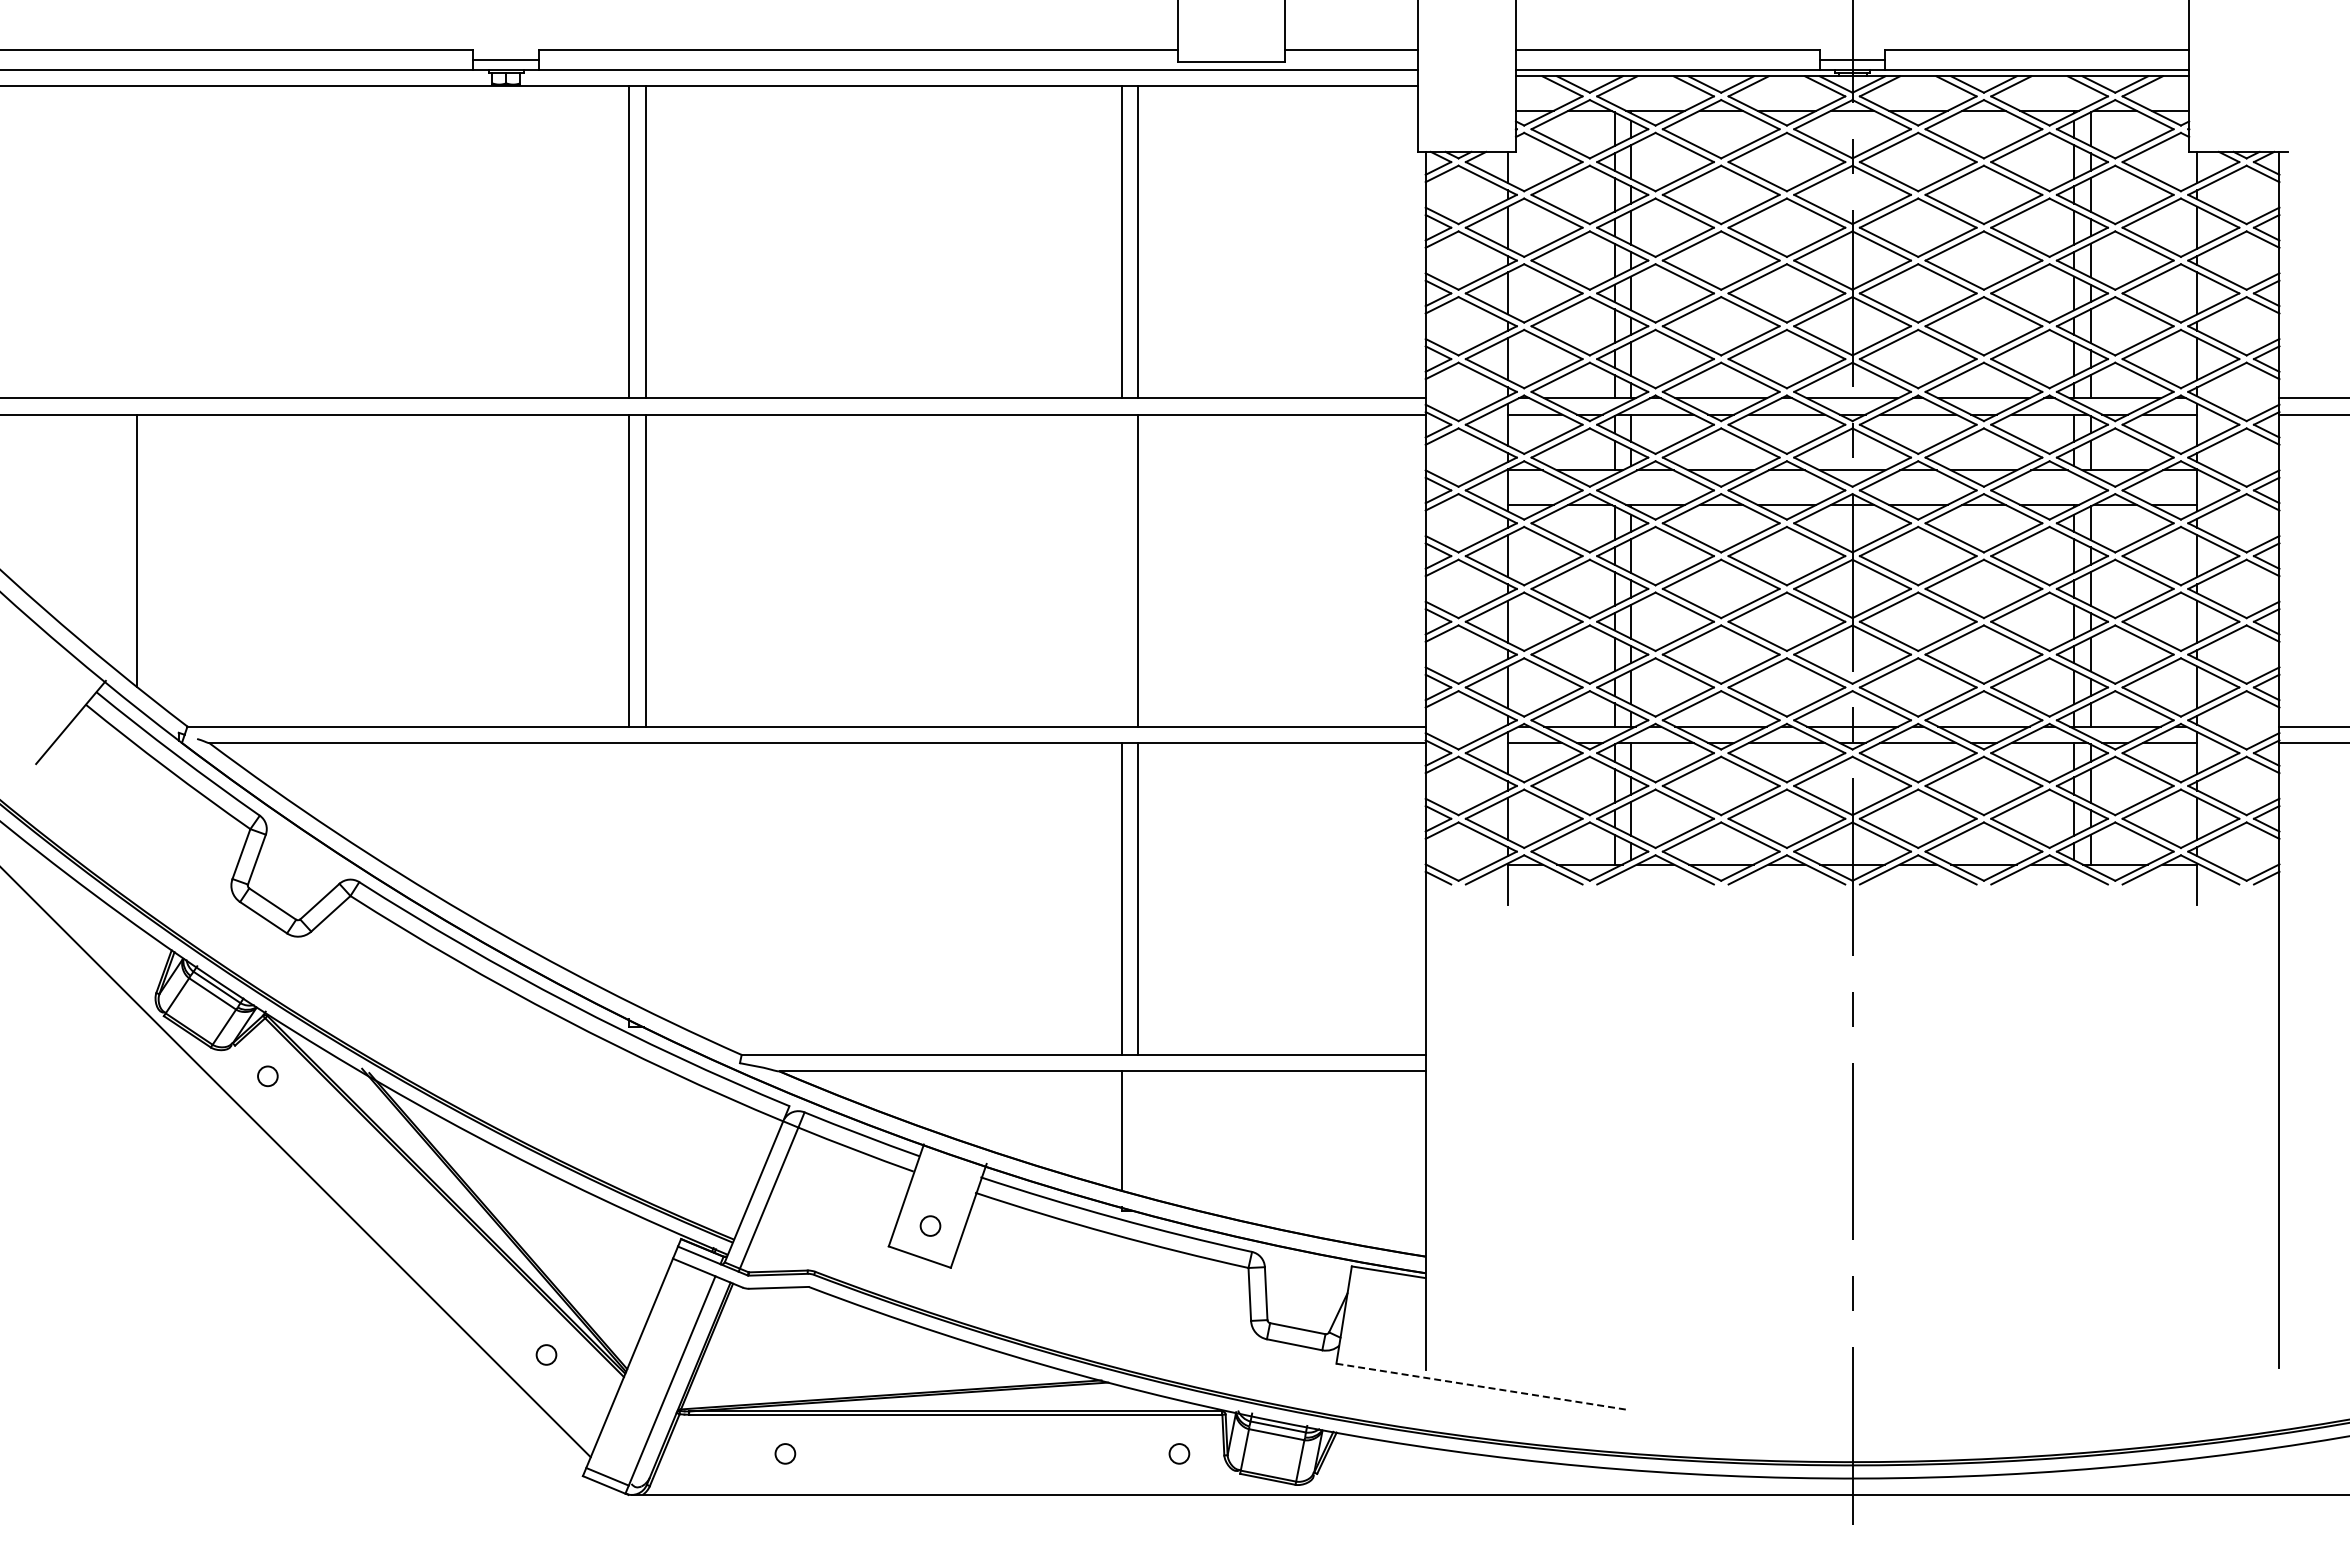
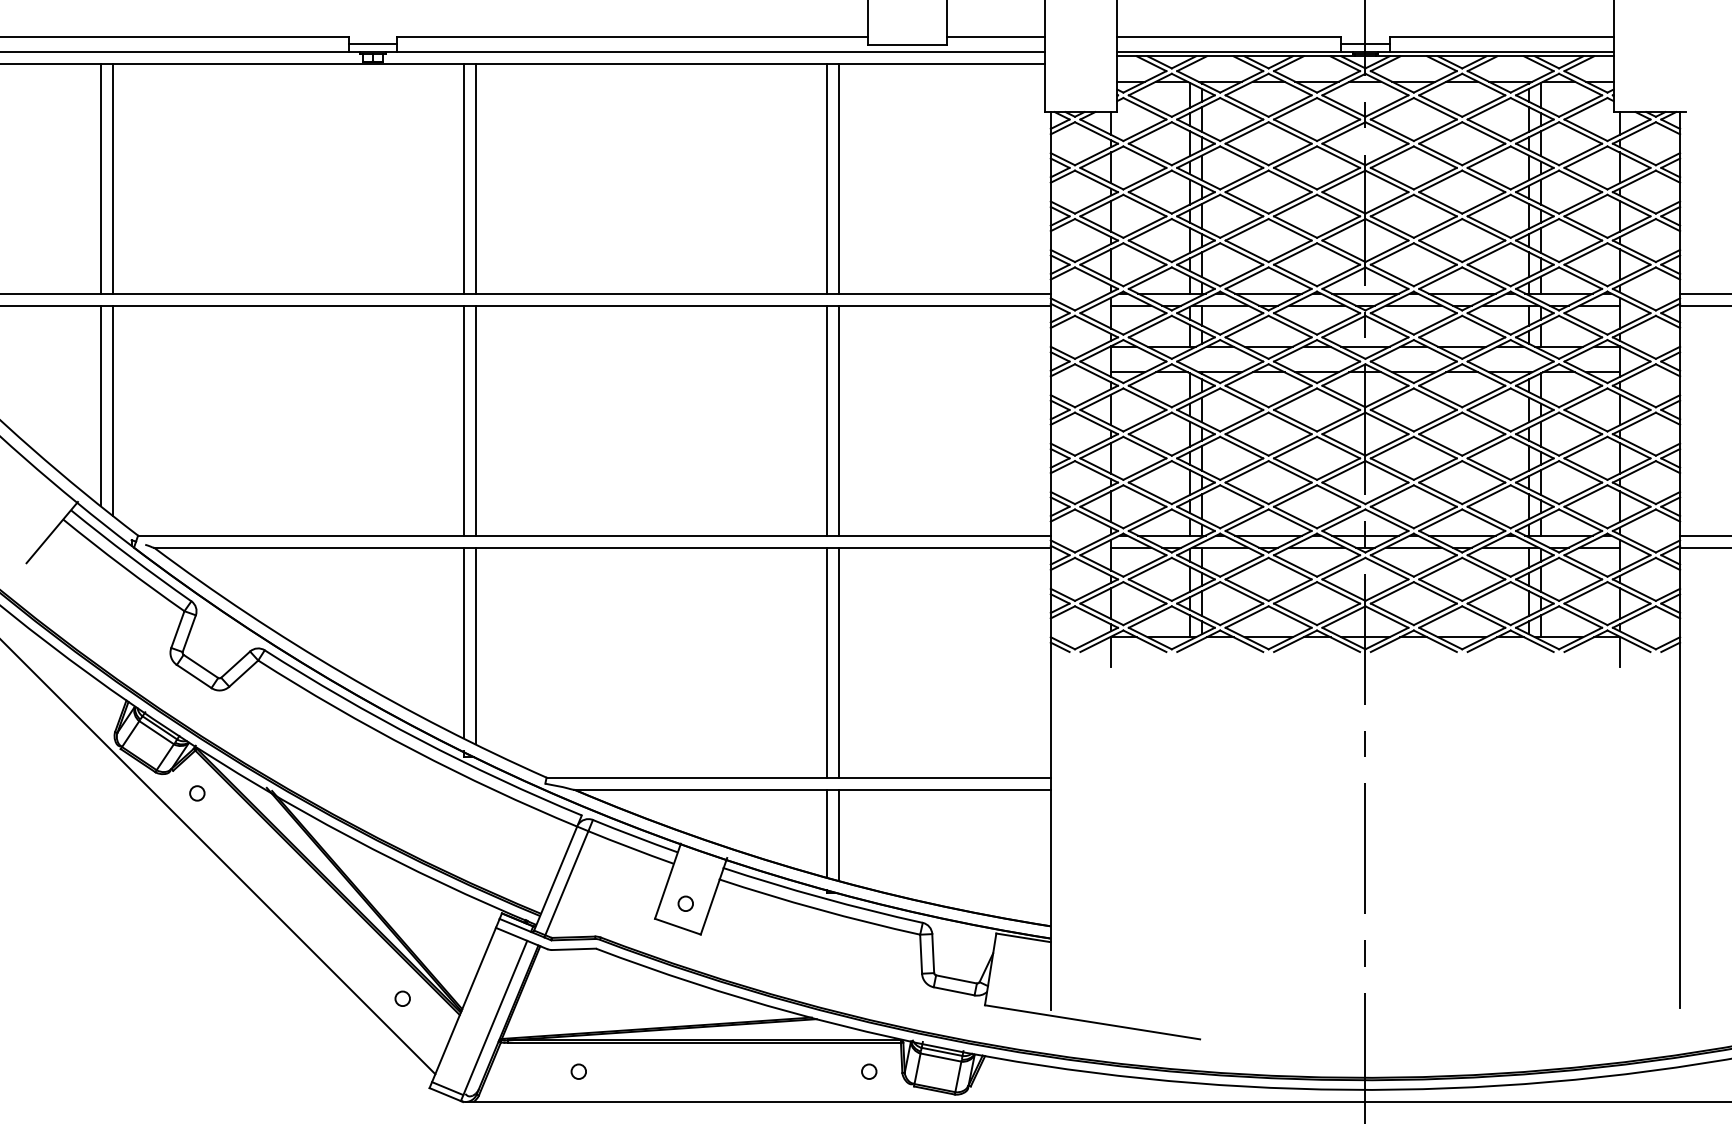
line: (136, 242) -> (100, 178), added
line: (153, 242) -> (113, 178), added
line: (153, 556) -> (113, 410), added
line: (1121, 570) -> (826, 420), added
line: (629, 872) -> (463, 643), added
line: (645, 876) -> (475, 646), added
line: (1138, 1133) -> (839, 835), added
line: (1482, 1386) -> (1092, 1022), dashed -> solid

